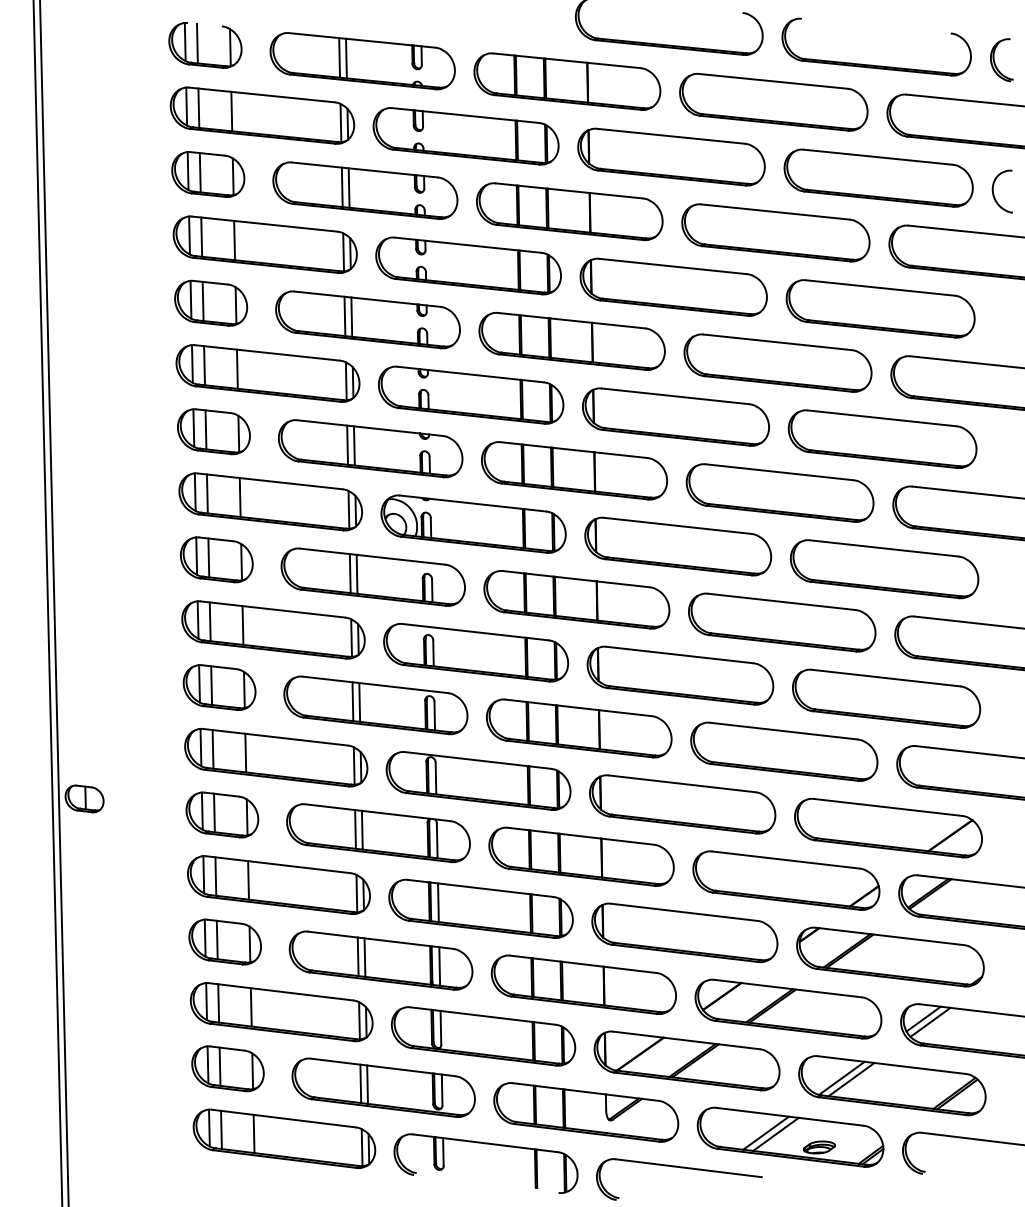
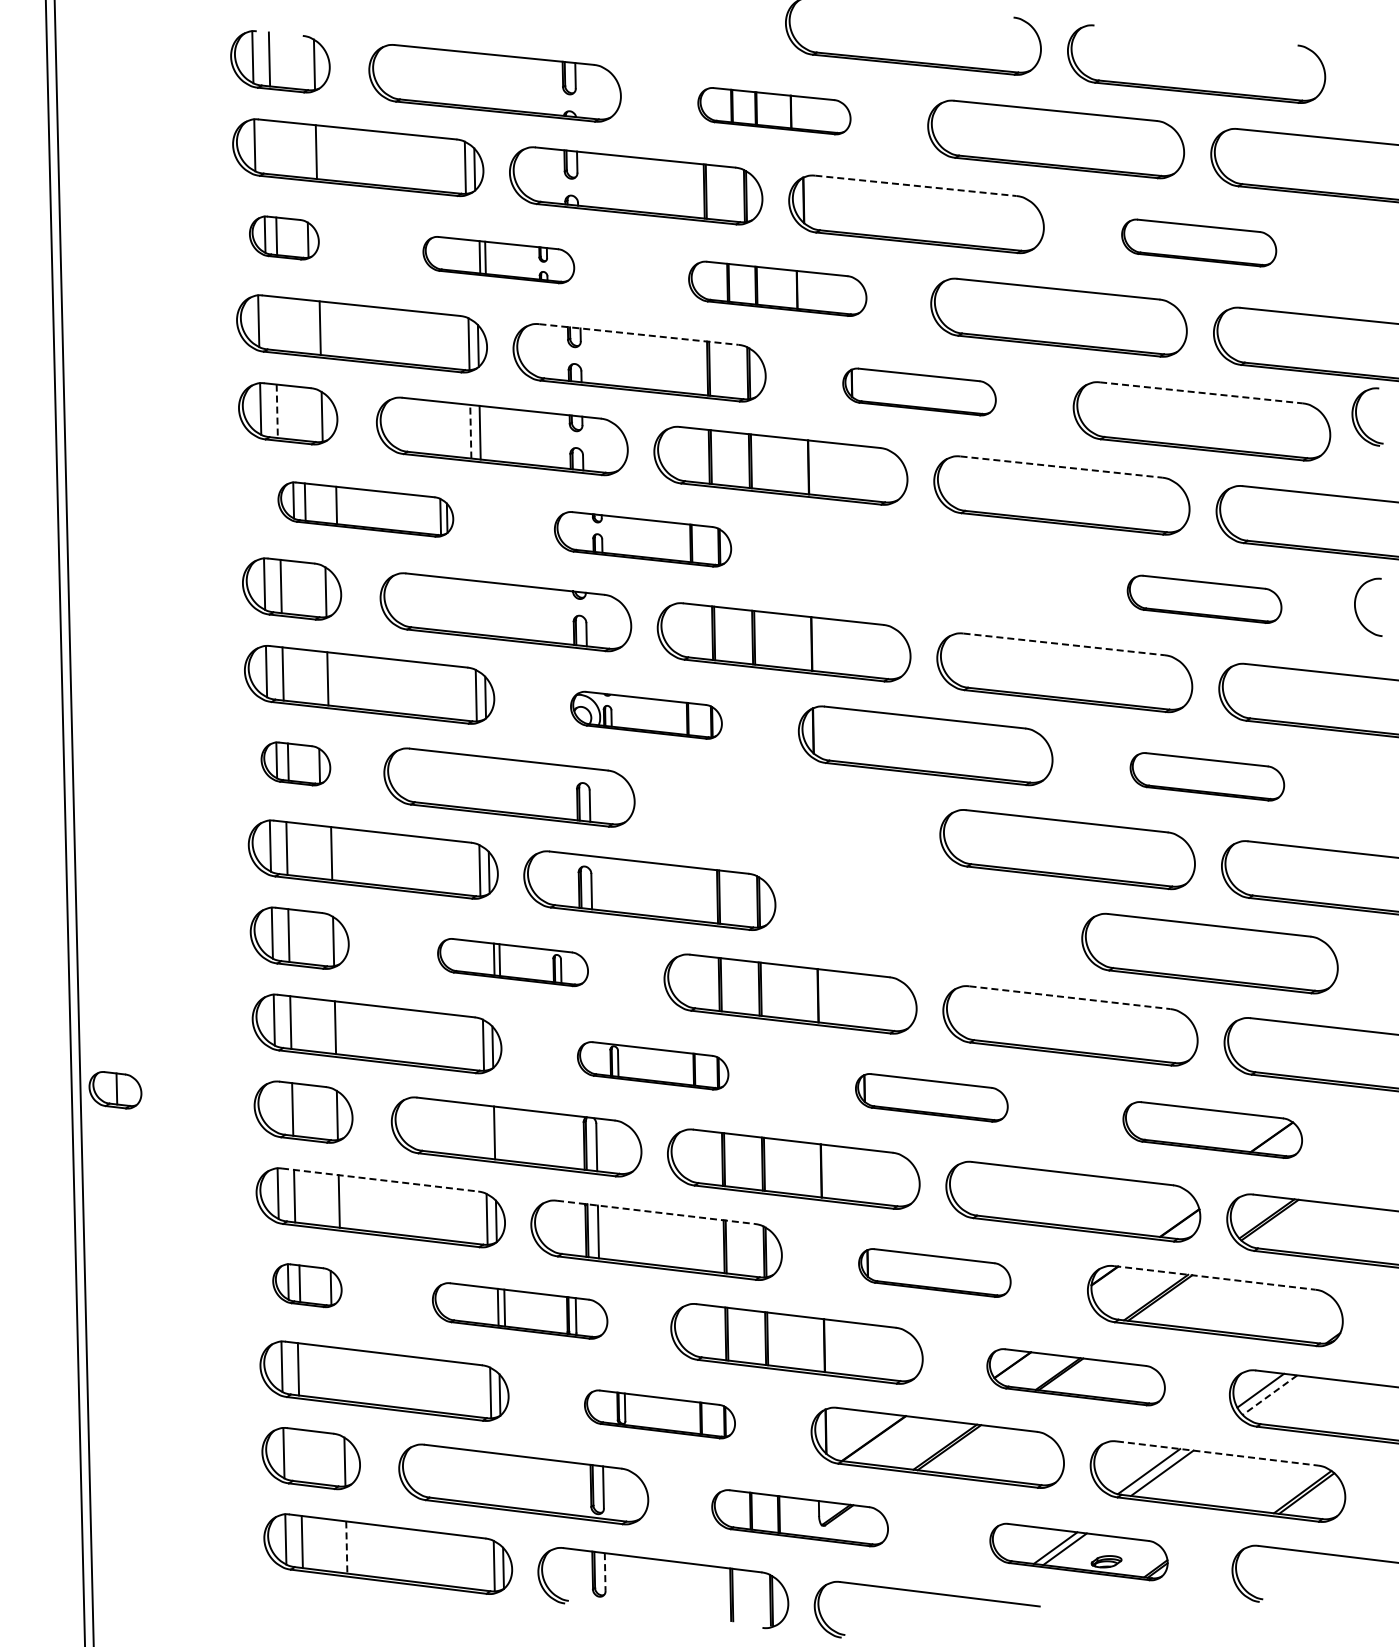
line: (339, 57) -> (463, 78), removed
line: (346, 58) -> (472, 79), removed
part: (995, 62) -> (1358, 420), moved
part: (567, 81) -> (774, 110), size x0.6
line: (198, 108) -> (271, 147), removed
line: (671, 136) -> (916, 185), solid -> dashed
part: (208, 174) -> (284, 237), size x0.7
part: (878, 177) -> (1198, 242), size x0.6
part: (365, 190) -> (498, 259), size x0.6
curve: (993, 192) -> (1356, 608), moved
part: (569, 211) -> (777, 288), size x0.7
line: (201, 237) -> (274, 323), removed
line: (468, 245) -> (639, 334), solid -> dashed
part: (673, 286) -> (919, 391), size x0.6
line: (880, 287) -> (1201, 392), solid -> dashed
line: (203, 301) -> (277, 411), solid -> dashed
line: (344, 316) -> (470, 431), solid -> dashed
line: (777, 342) -> (1061, 467), solid -> dashed
part: (267, 373) -> (365, 509), size x0.7
part: (470, 395) -> (642, 539), size x0.7
part: (675, 417) -> (922, 569), removed
part: (882, 439) -> (1204, 599), size x0.6
line: (347, 445) -> (474, 607), removed
line: (354, 445) -> (483, 608), removed
line: (779, 472) -> (1064, 644), solid -> dashed
part: (473, 524) -> (646, 715), size x0.6
part: (216, 559) -> (295, 763), size x0.7
part: (884, 569) -> (1207, 776), size x0.6
line: (349, 573) -> (477, 782), removed
line: (356, 574) -> (486, 783), removed
part: (576, 599) -> (787, 818), removed
part: (680, 675) -> (928, 921), removed
part: (375, 705) -> (512, 962), size x0.6
line: (784, 730) -> (1070, 997), solid -> dashed
part: (478, 780) -> (652, 1065), size x0.6
part: (682, 804) -> (931, 1097), size x0.6
line: (201, 810) -> (275, 1106), removed
part: (888, 827) -> (1212, 1129), size x0.7
line: (354, 829) -> (484, 1131), removed
line: (278, 865) -> (380, 1180), solid -> dashed
line: (480, 888) -> (655, 1212), solid -> dashed
part: (684, 932) -> (934, 1272), size x0.6
line: (890, 936) -> (1215, 1277), solid -> dashed
part: (225, 942) -> (307, 1285), size x0.7
part: (380, 960) -> (519, 1310), size x0.7
line: (250, 1007) -> (342, 1374), removed
part: (787, 1009) -> (1075, 1377), size x0.7
line: (930, 1022) -> (1270, 1395), solid -> dashed
part: (483, 1036) -> (659, 1414), size x0.6
line: (892, 1065) -> (1217, 1453), solid -> dashed
line: (219, 1066) -> (299, 1455), removed
line: (360, 1083) -> (492, 1478), removed
line: (367, 1084) -> (501, 1480), removed
part: (585, 1112) -> (799, 1518), size x0.7
line: (253, 1134) -> (346, 1548), solid -> dashed
part: (790, 1136) -> (1078, 1551), size x0.7
line: (443, 1152) -> (605, 1572), solid -> dashed

